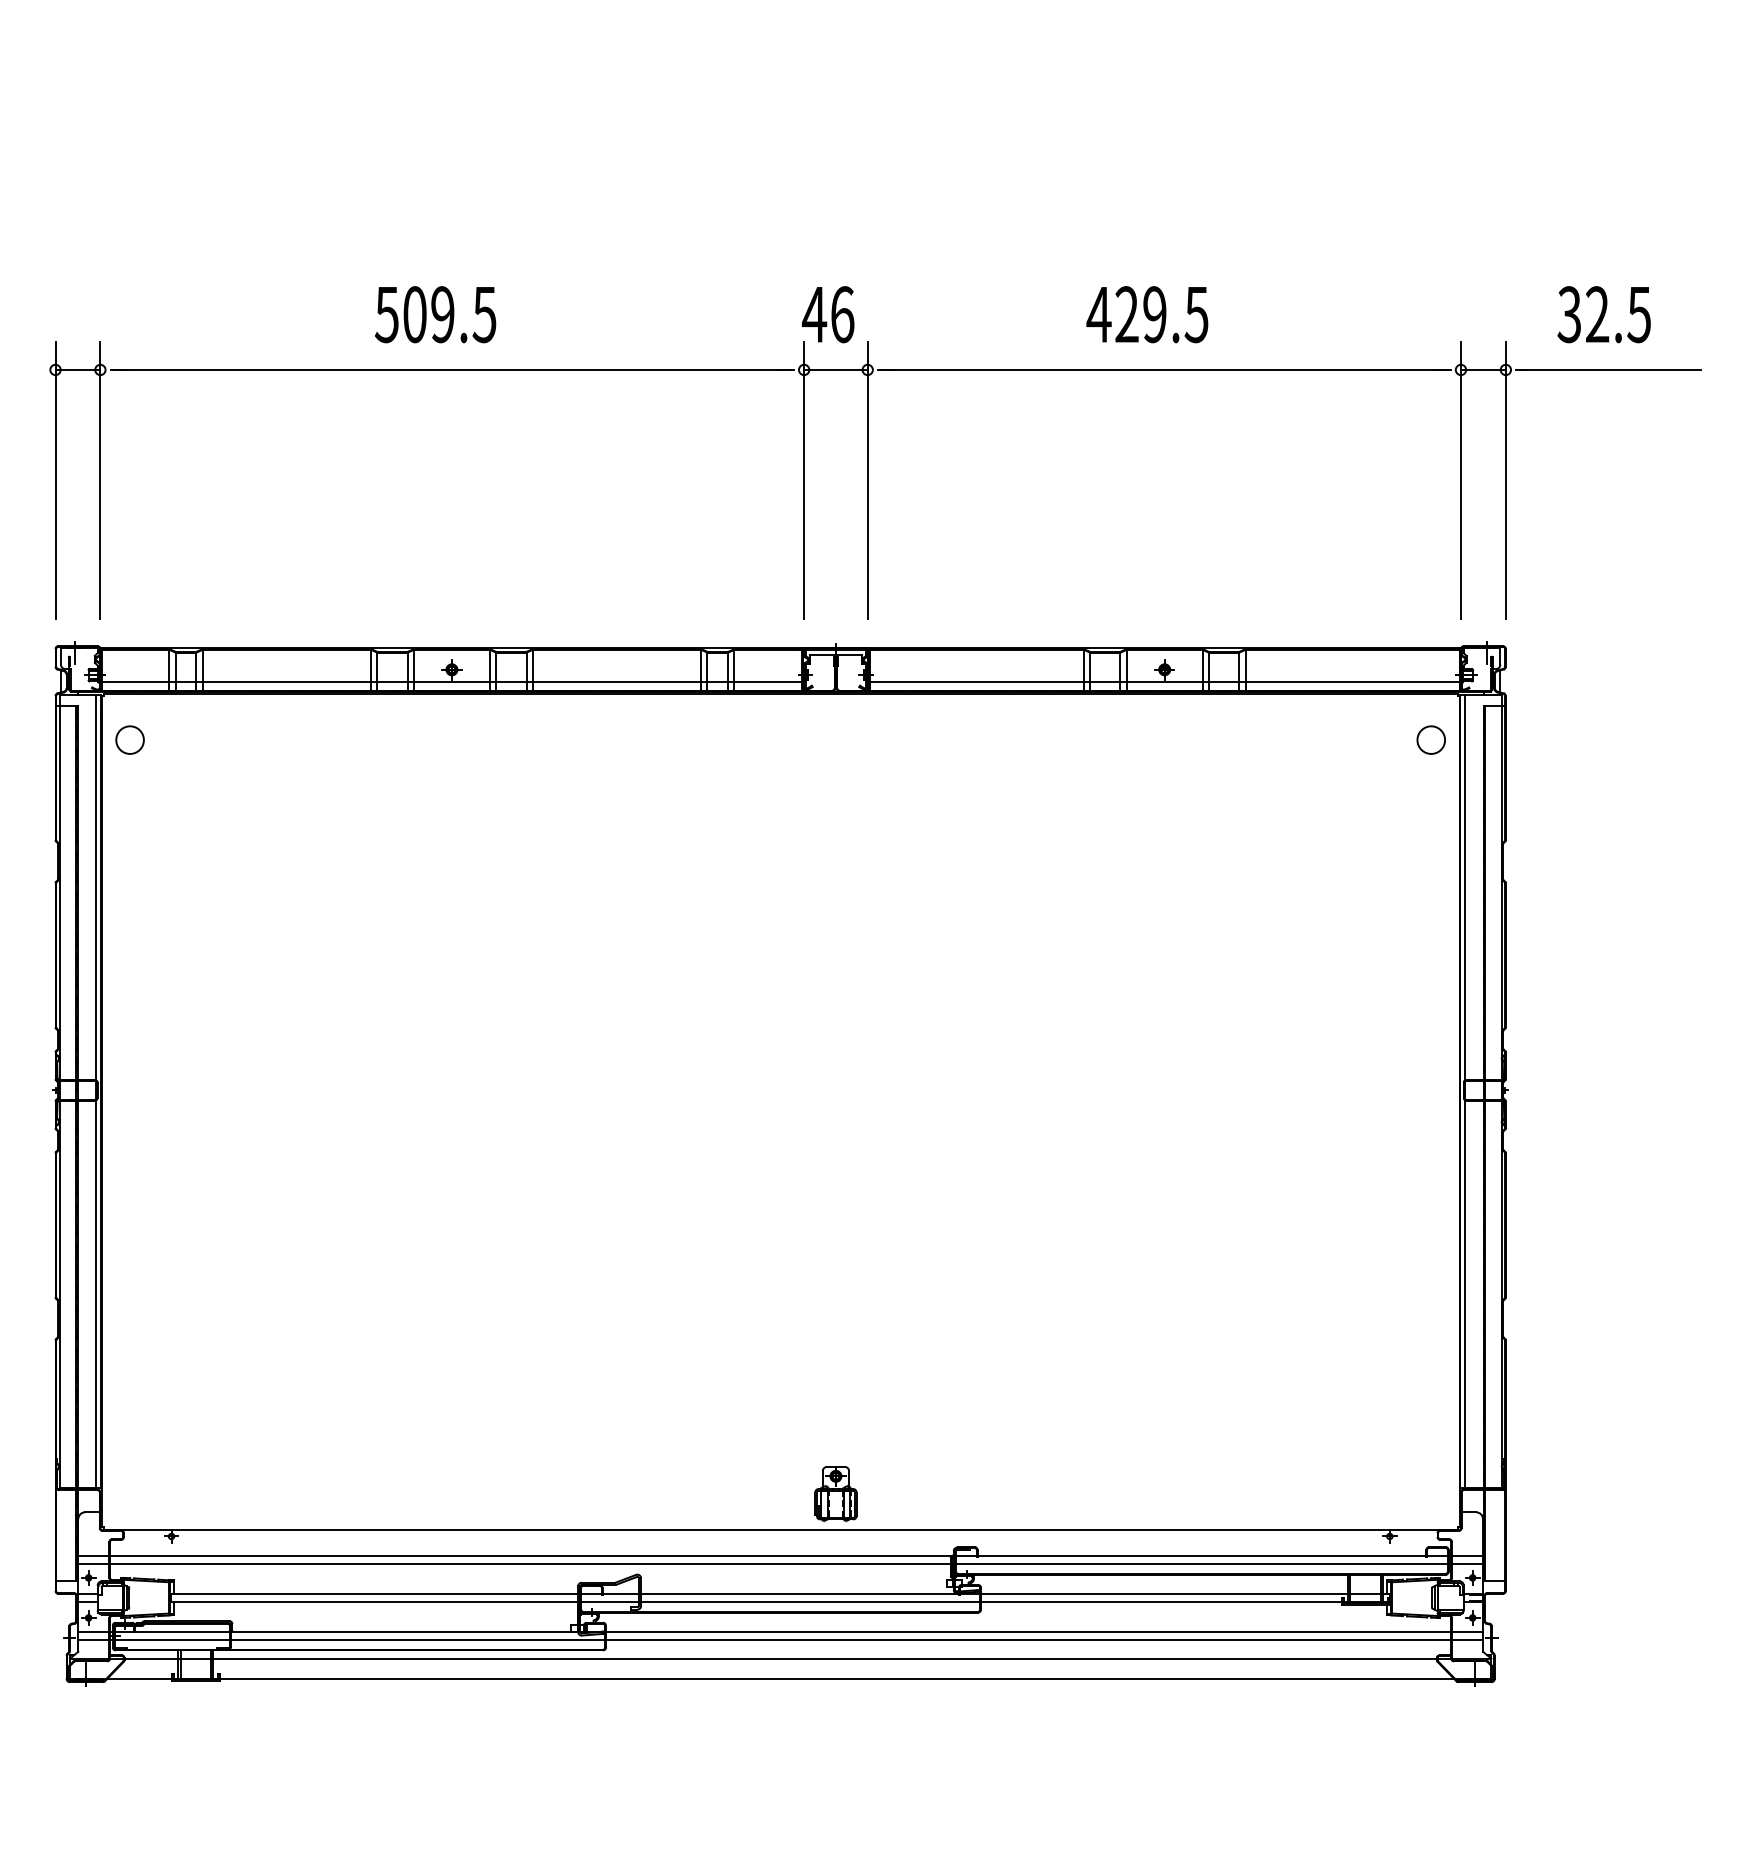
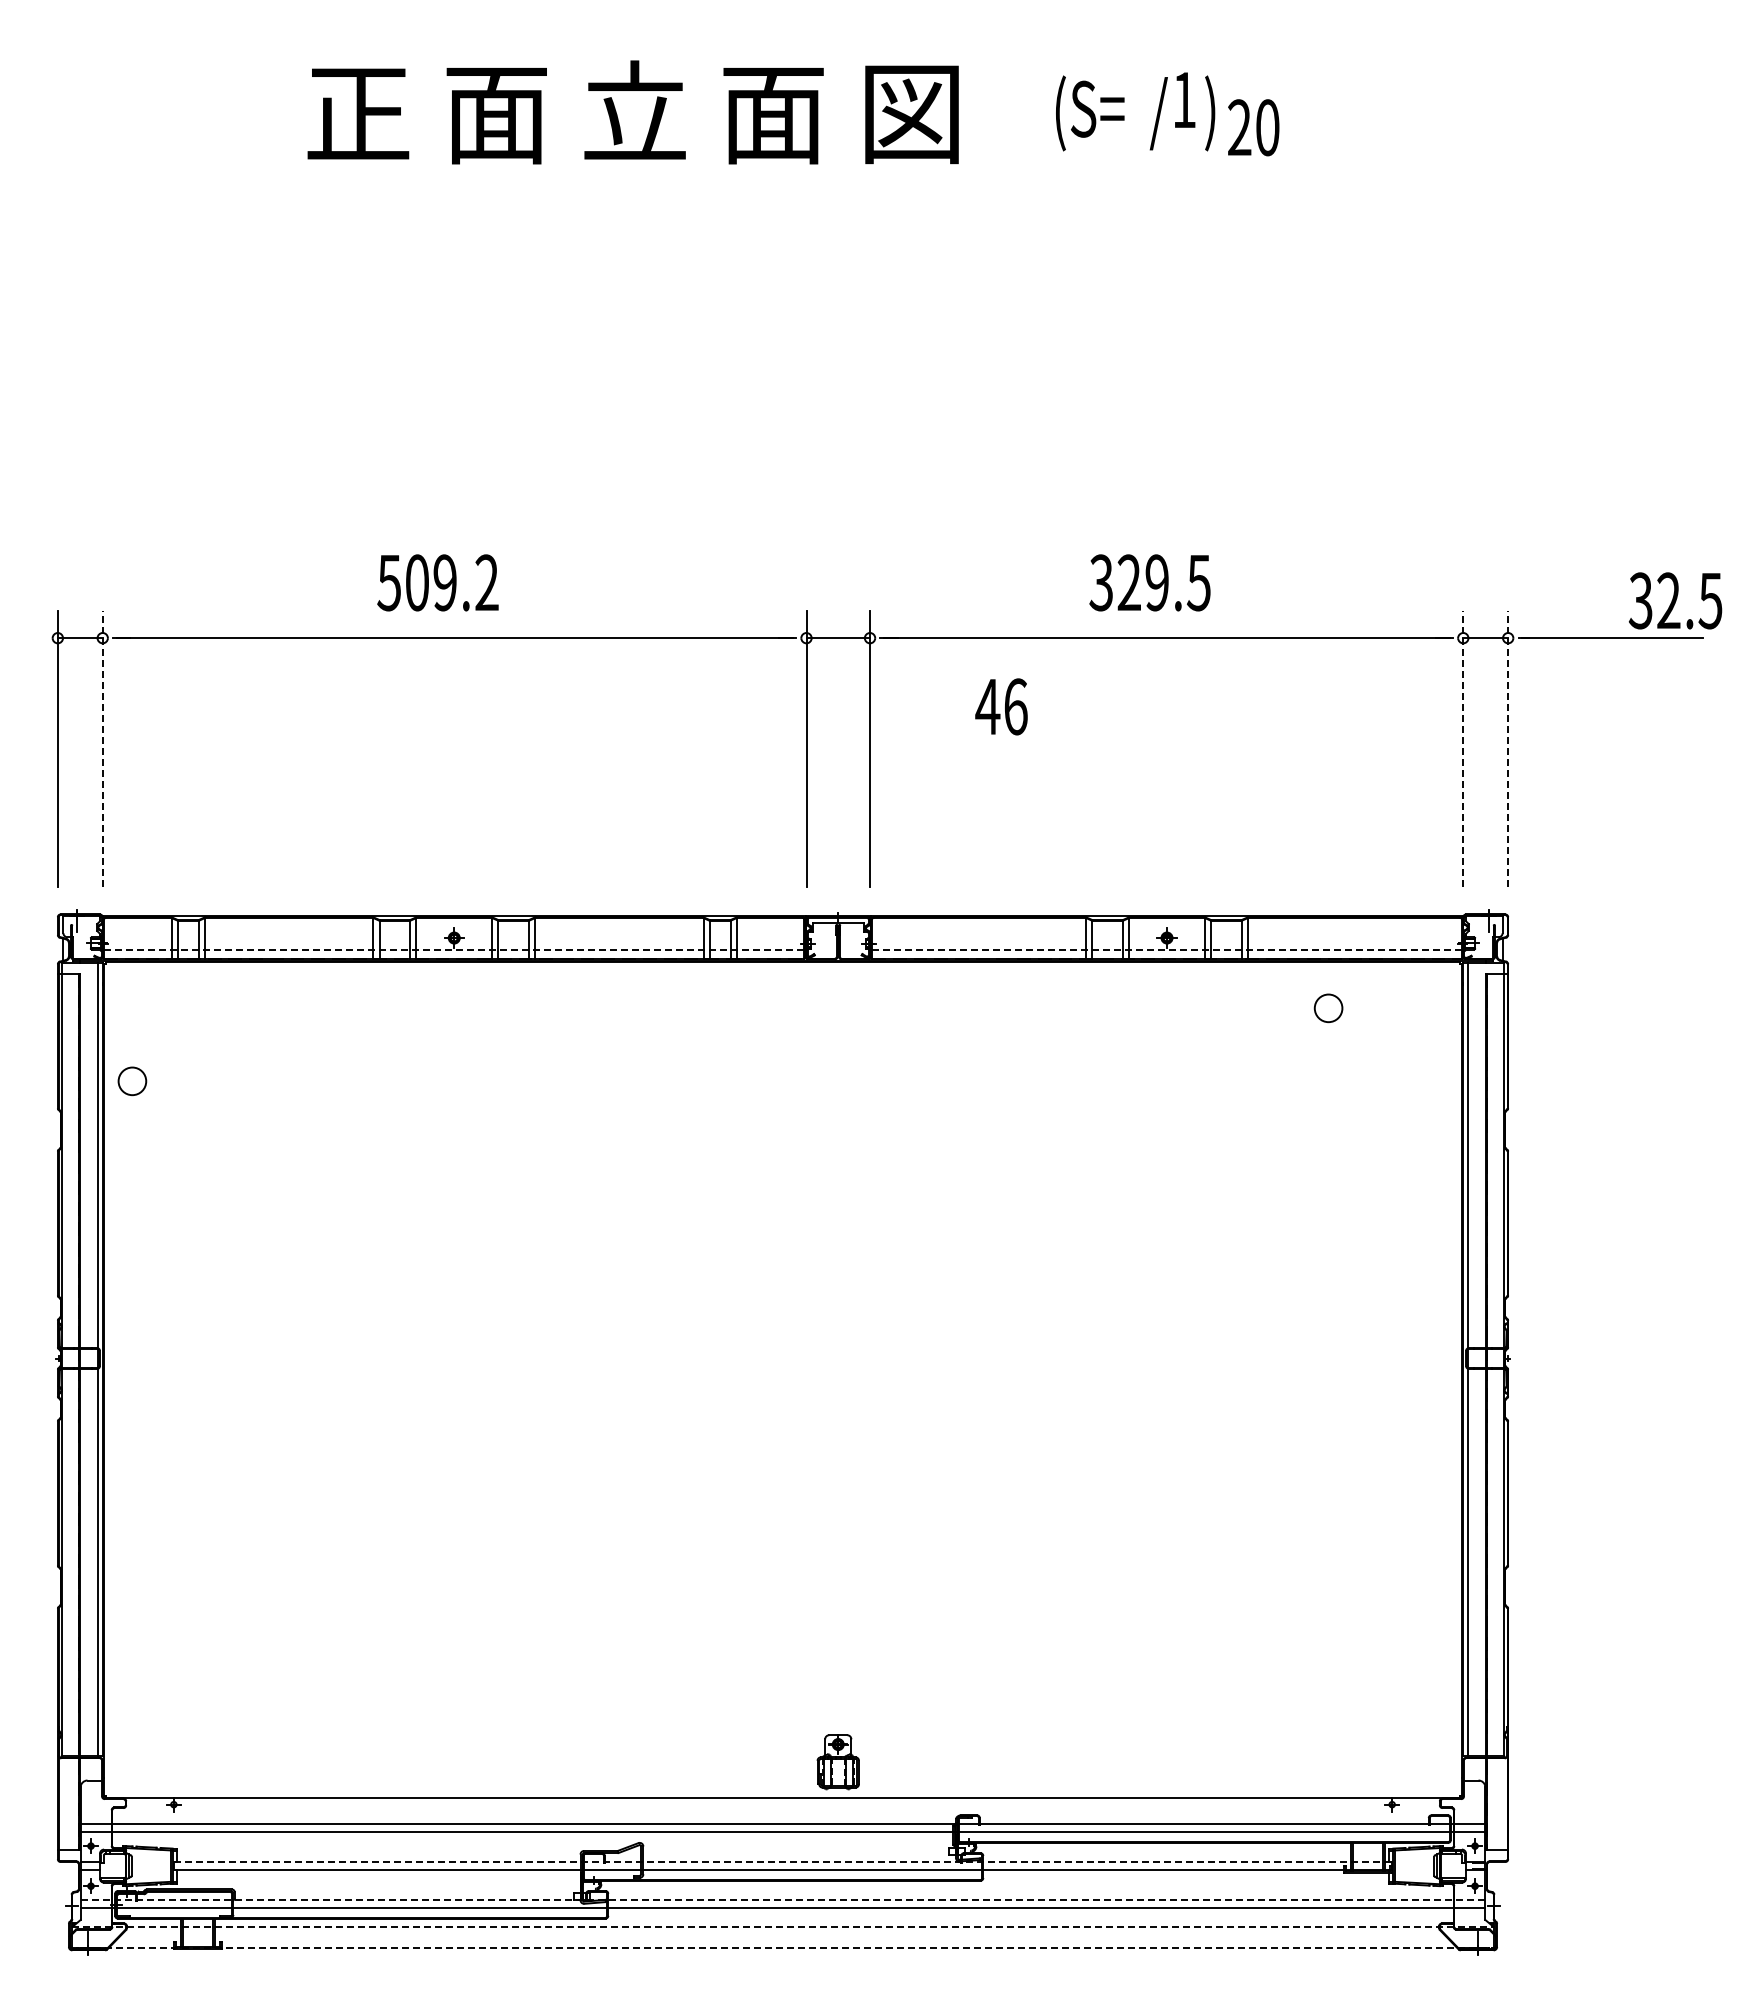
text: (484, 314) -> (486, 582), 509.5 -> 509.2
text: (828, 314) -> (1001, 706), moved
text: (1098, 314) -> (1100, 582), 429.5 -> 329.5
text: (1604, 314) -> (1675, 600), moved
line: (100, 480) -> (102, 748), solid -> dashed
line: (1461, 480) -> (1463, 748), solid -> dashed
line: (1506, 480) -> (1508, 748), solid -> dashed
line: (452, 681) -> (454, 949), solid -> dashed
line: (1165, 681) -> (1167, 949), solid -> dashed
circle: (130, 740) -> (132, 1081), moved
circle: (1431, 740) -> (1328, 1008), moved
line: (781, 1594) -> (783, 1862), solid -> dashed
line: (781, 1631) -> (783, 1899), solid -> dashed
line: (781, 1658) -> (783, 1926), solid -> dashed
line: (781, 1679) -> (783, 1947), solid -> dashed

